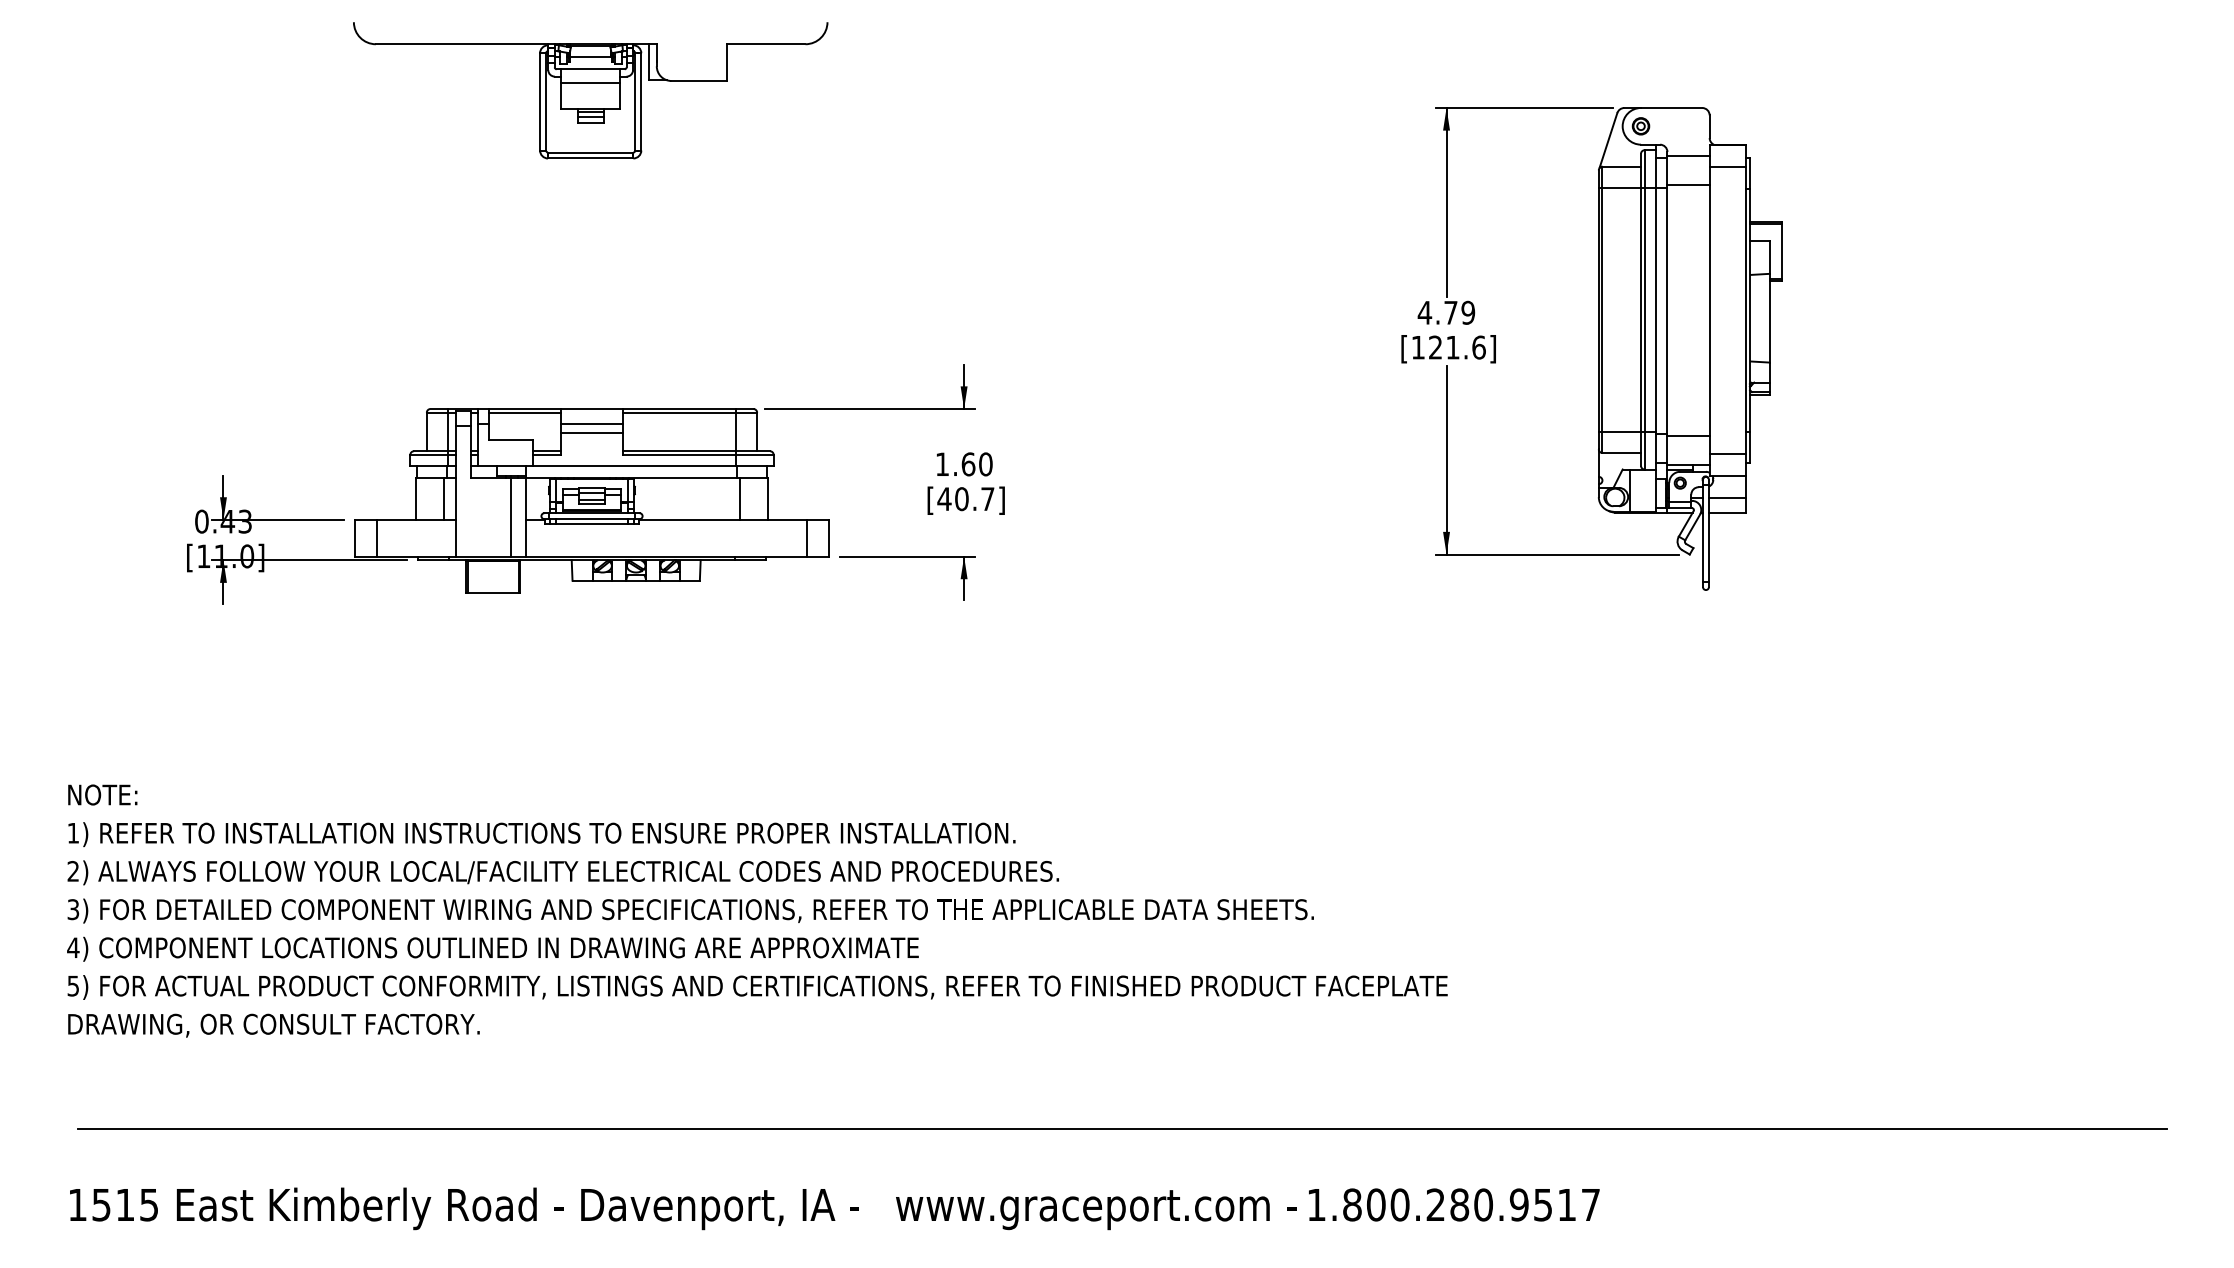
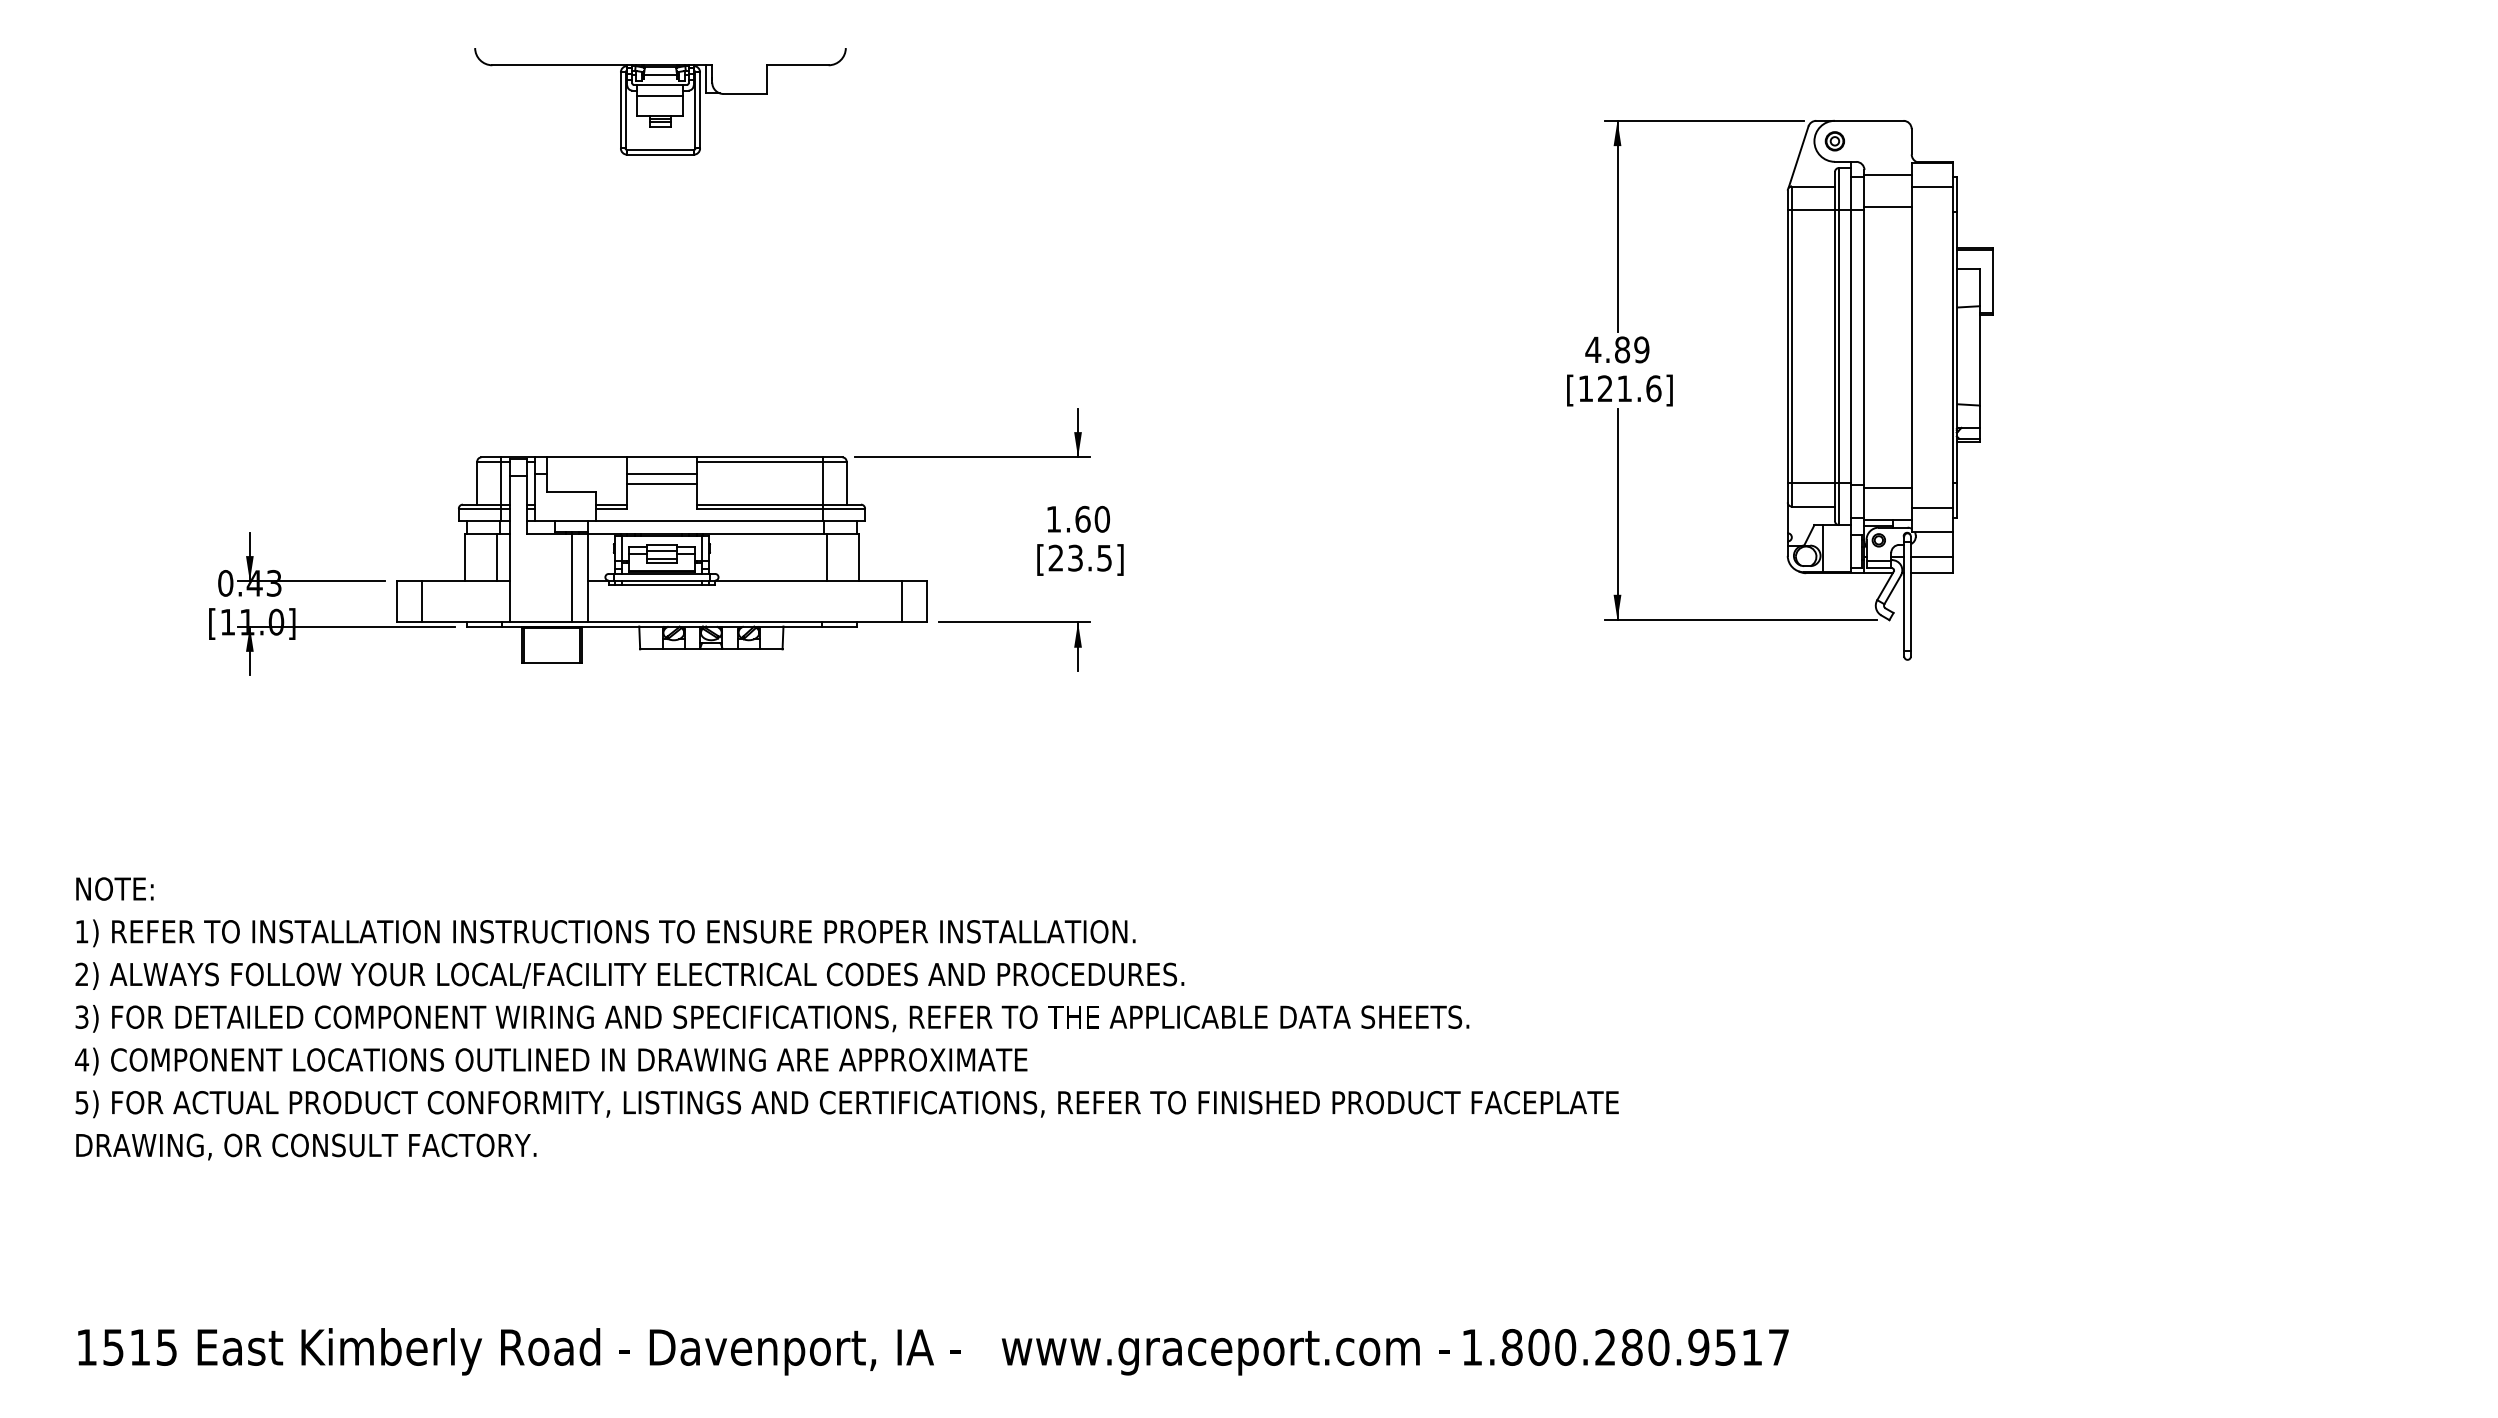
part: (590, 90) -> (660, 101), size x0.7
text: (1451, 312) -> (1622, 349), 4.79 -> 4.89
line: (525, 412) -> (587, 461), removed
text: (965, 498) -> (1079, 557), [40.7] -> [23.5]
line: (1122, 1128) -> (1255, 1262), removed

